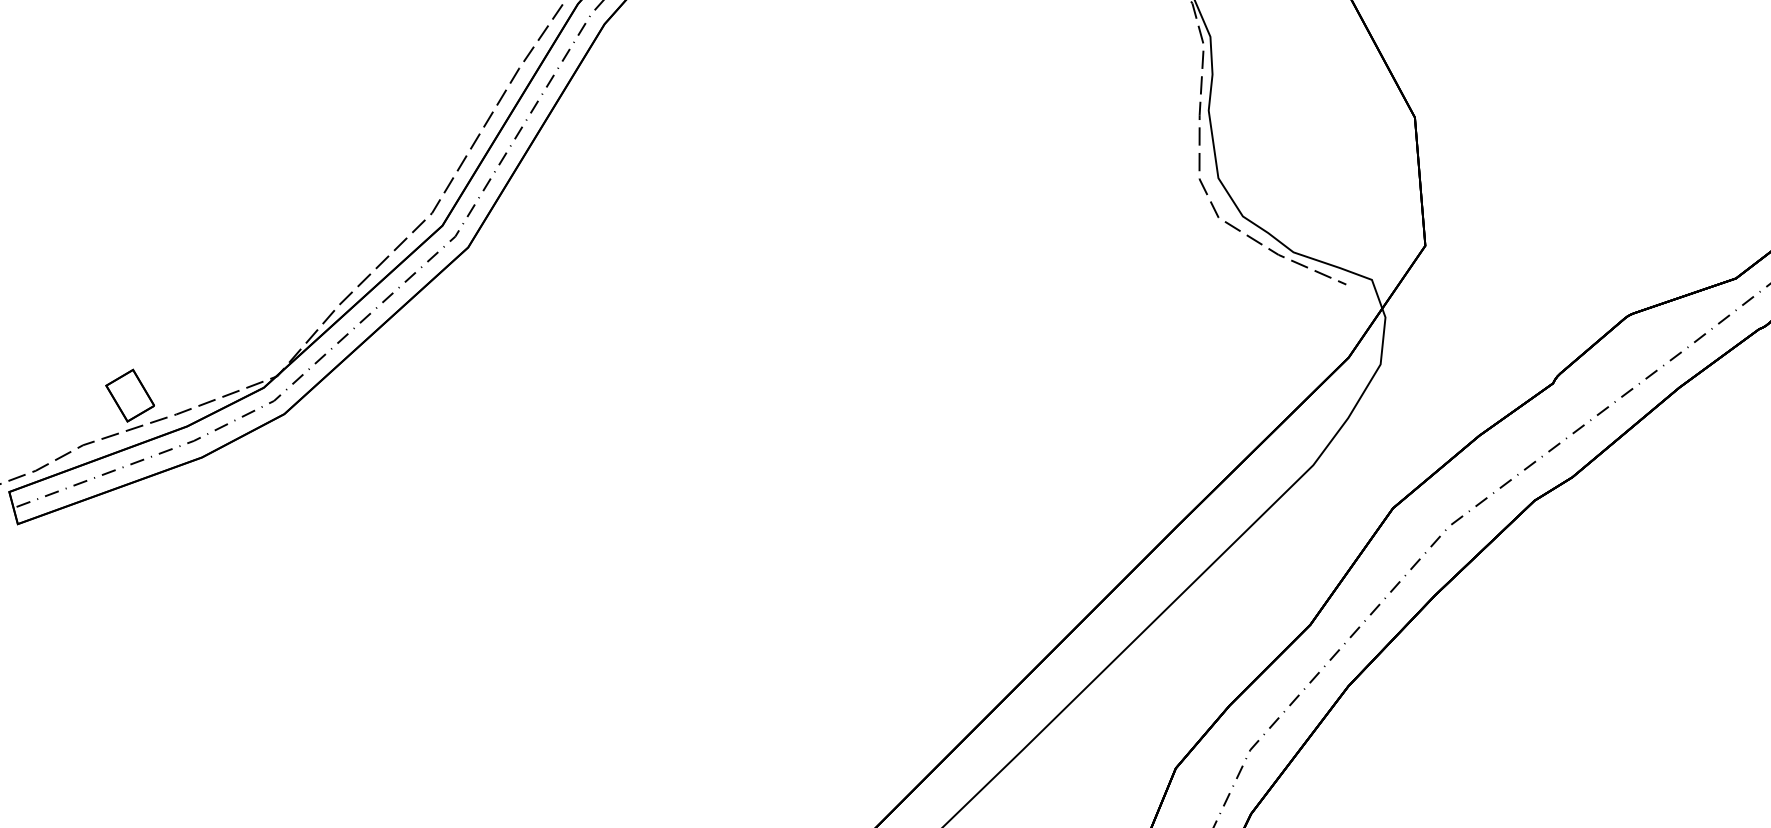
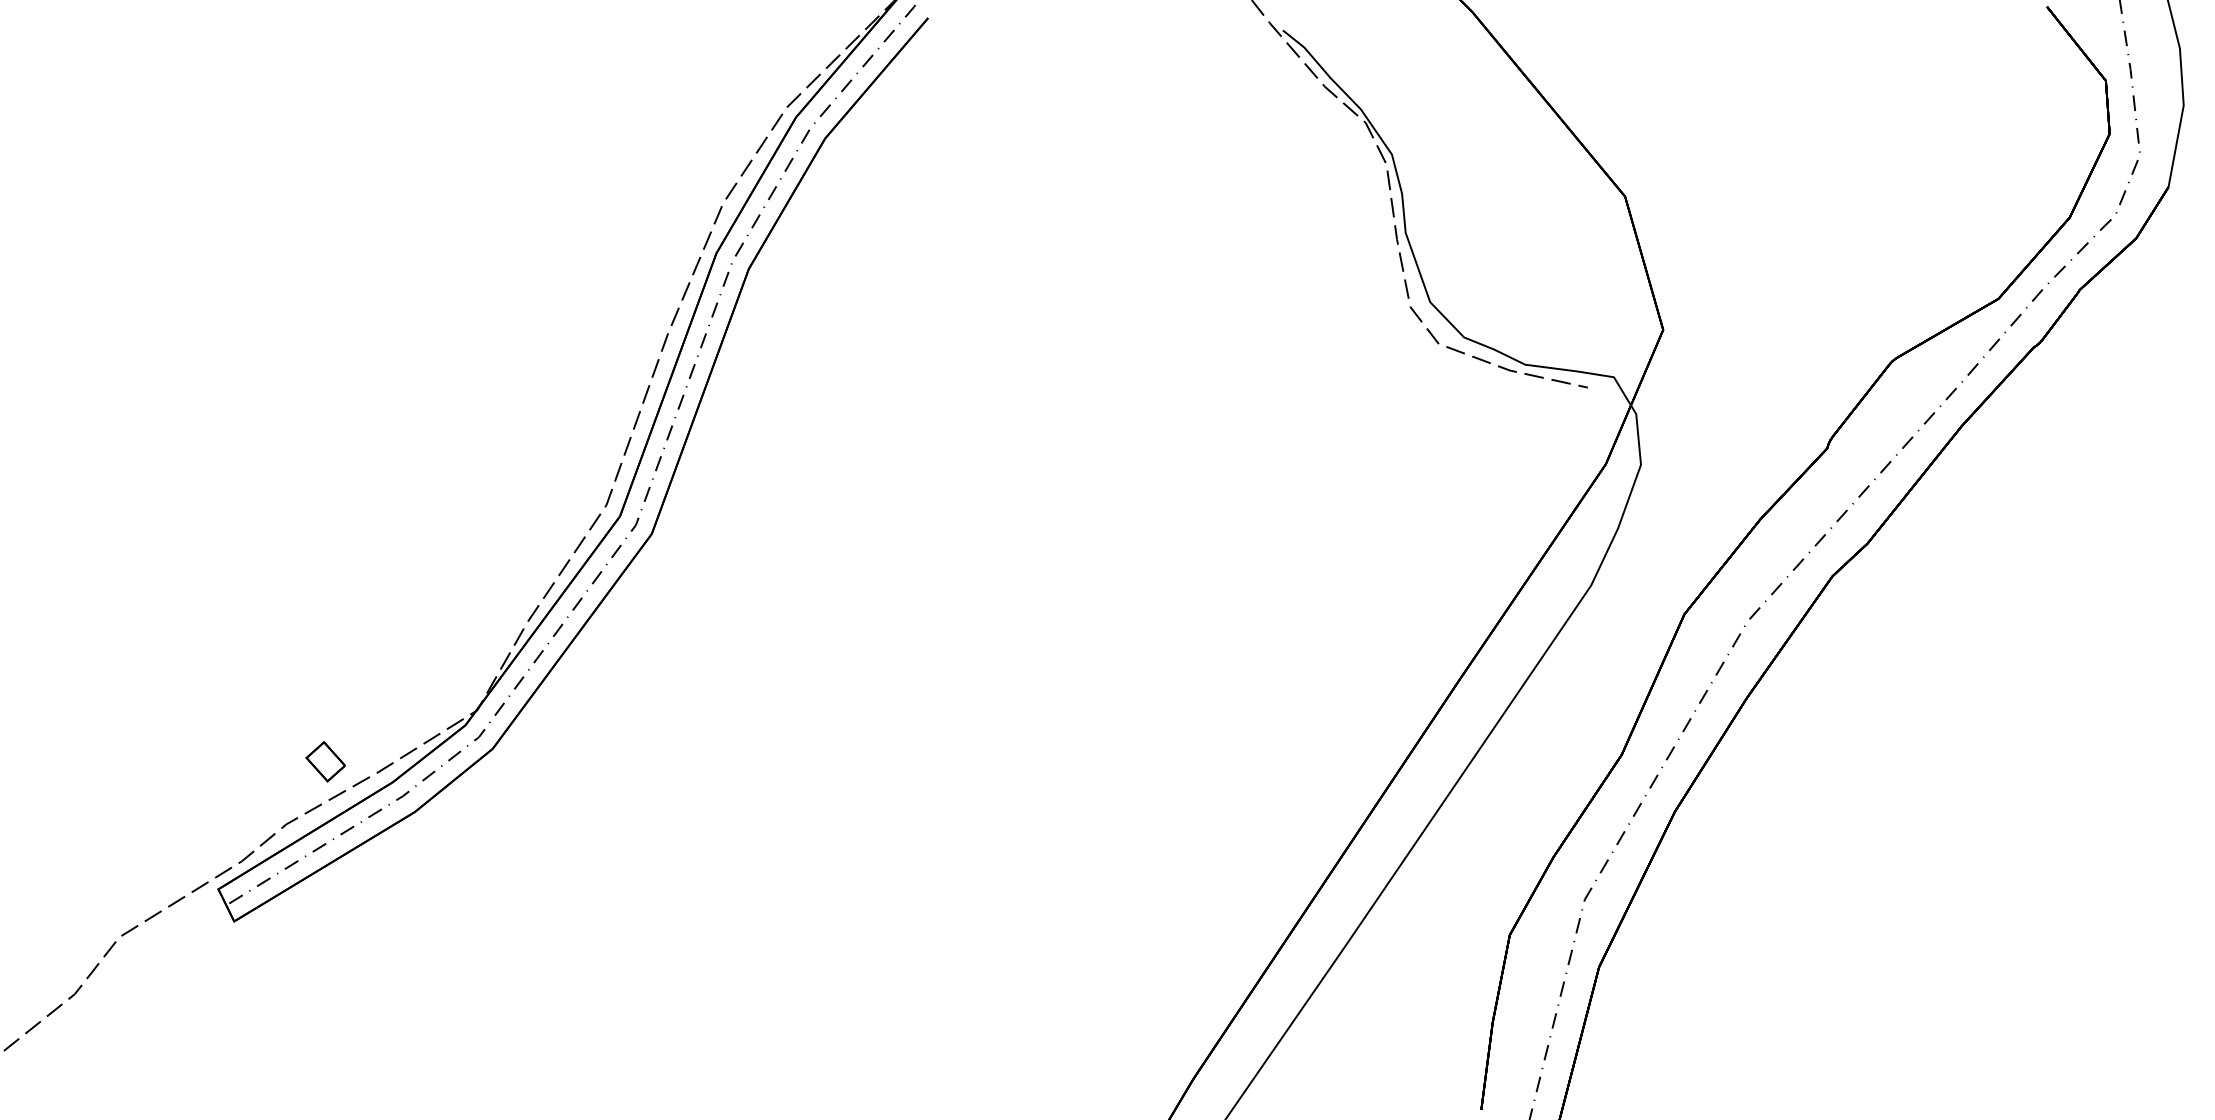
part: (129, 395) -> (325, 761), size x0.7

